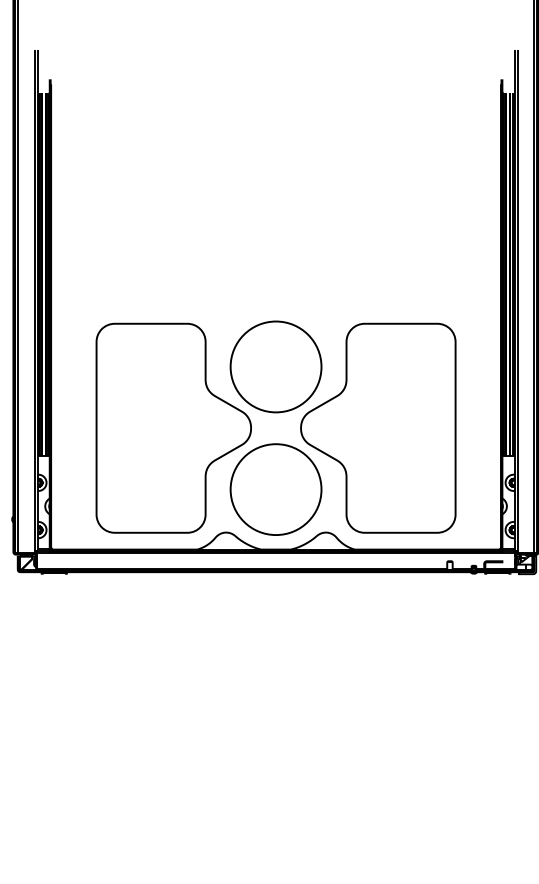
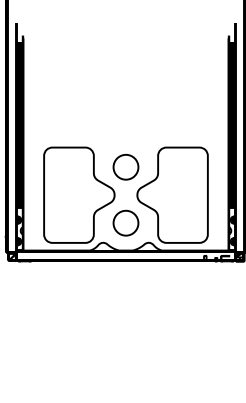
circle: (274, 365) -> (125, 166), size x0.6
circle: (274, 488) -> (125, 222), size x0.6

